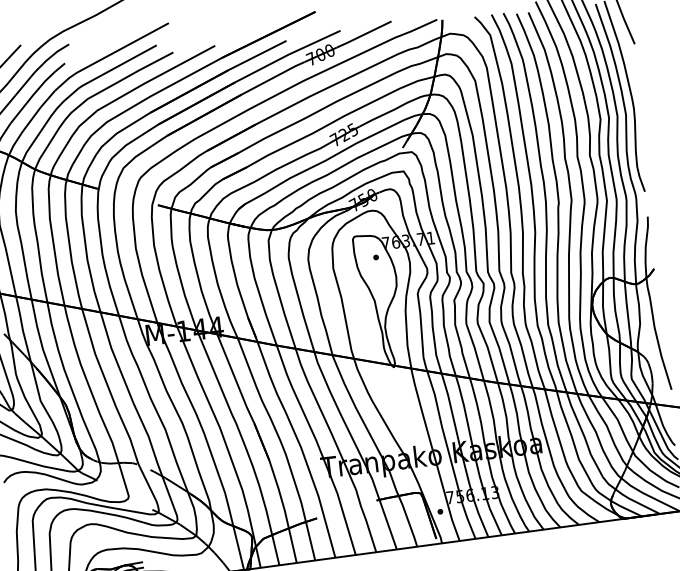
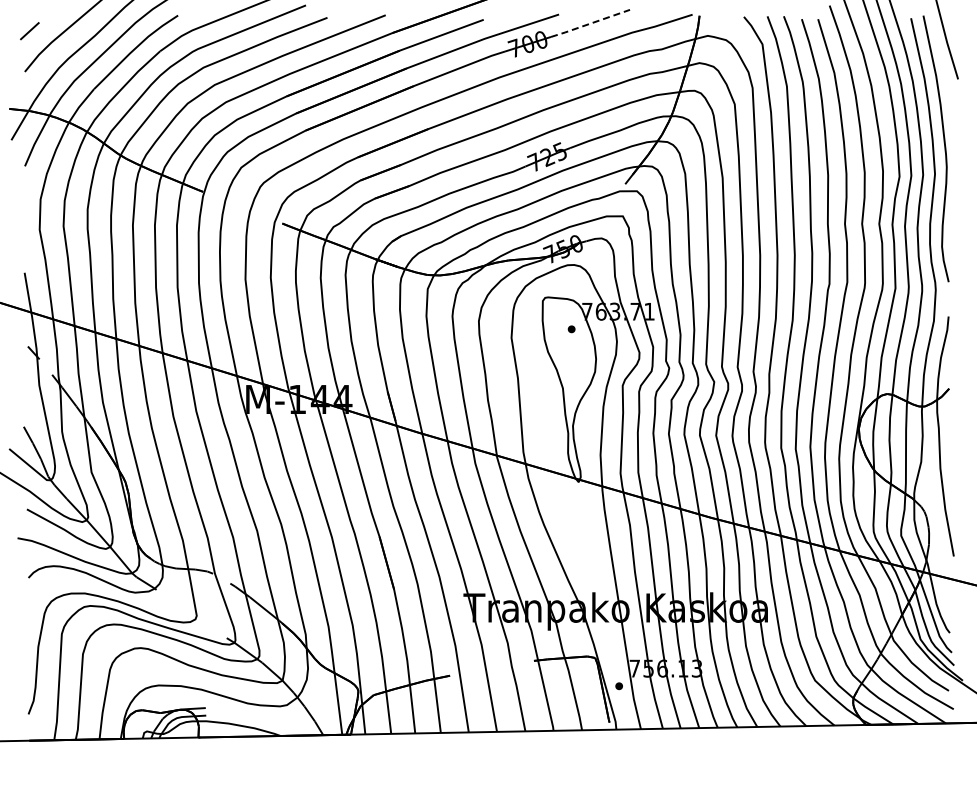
line: (364, 34) -> (590, 23), solid -> dashed

